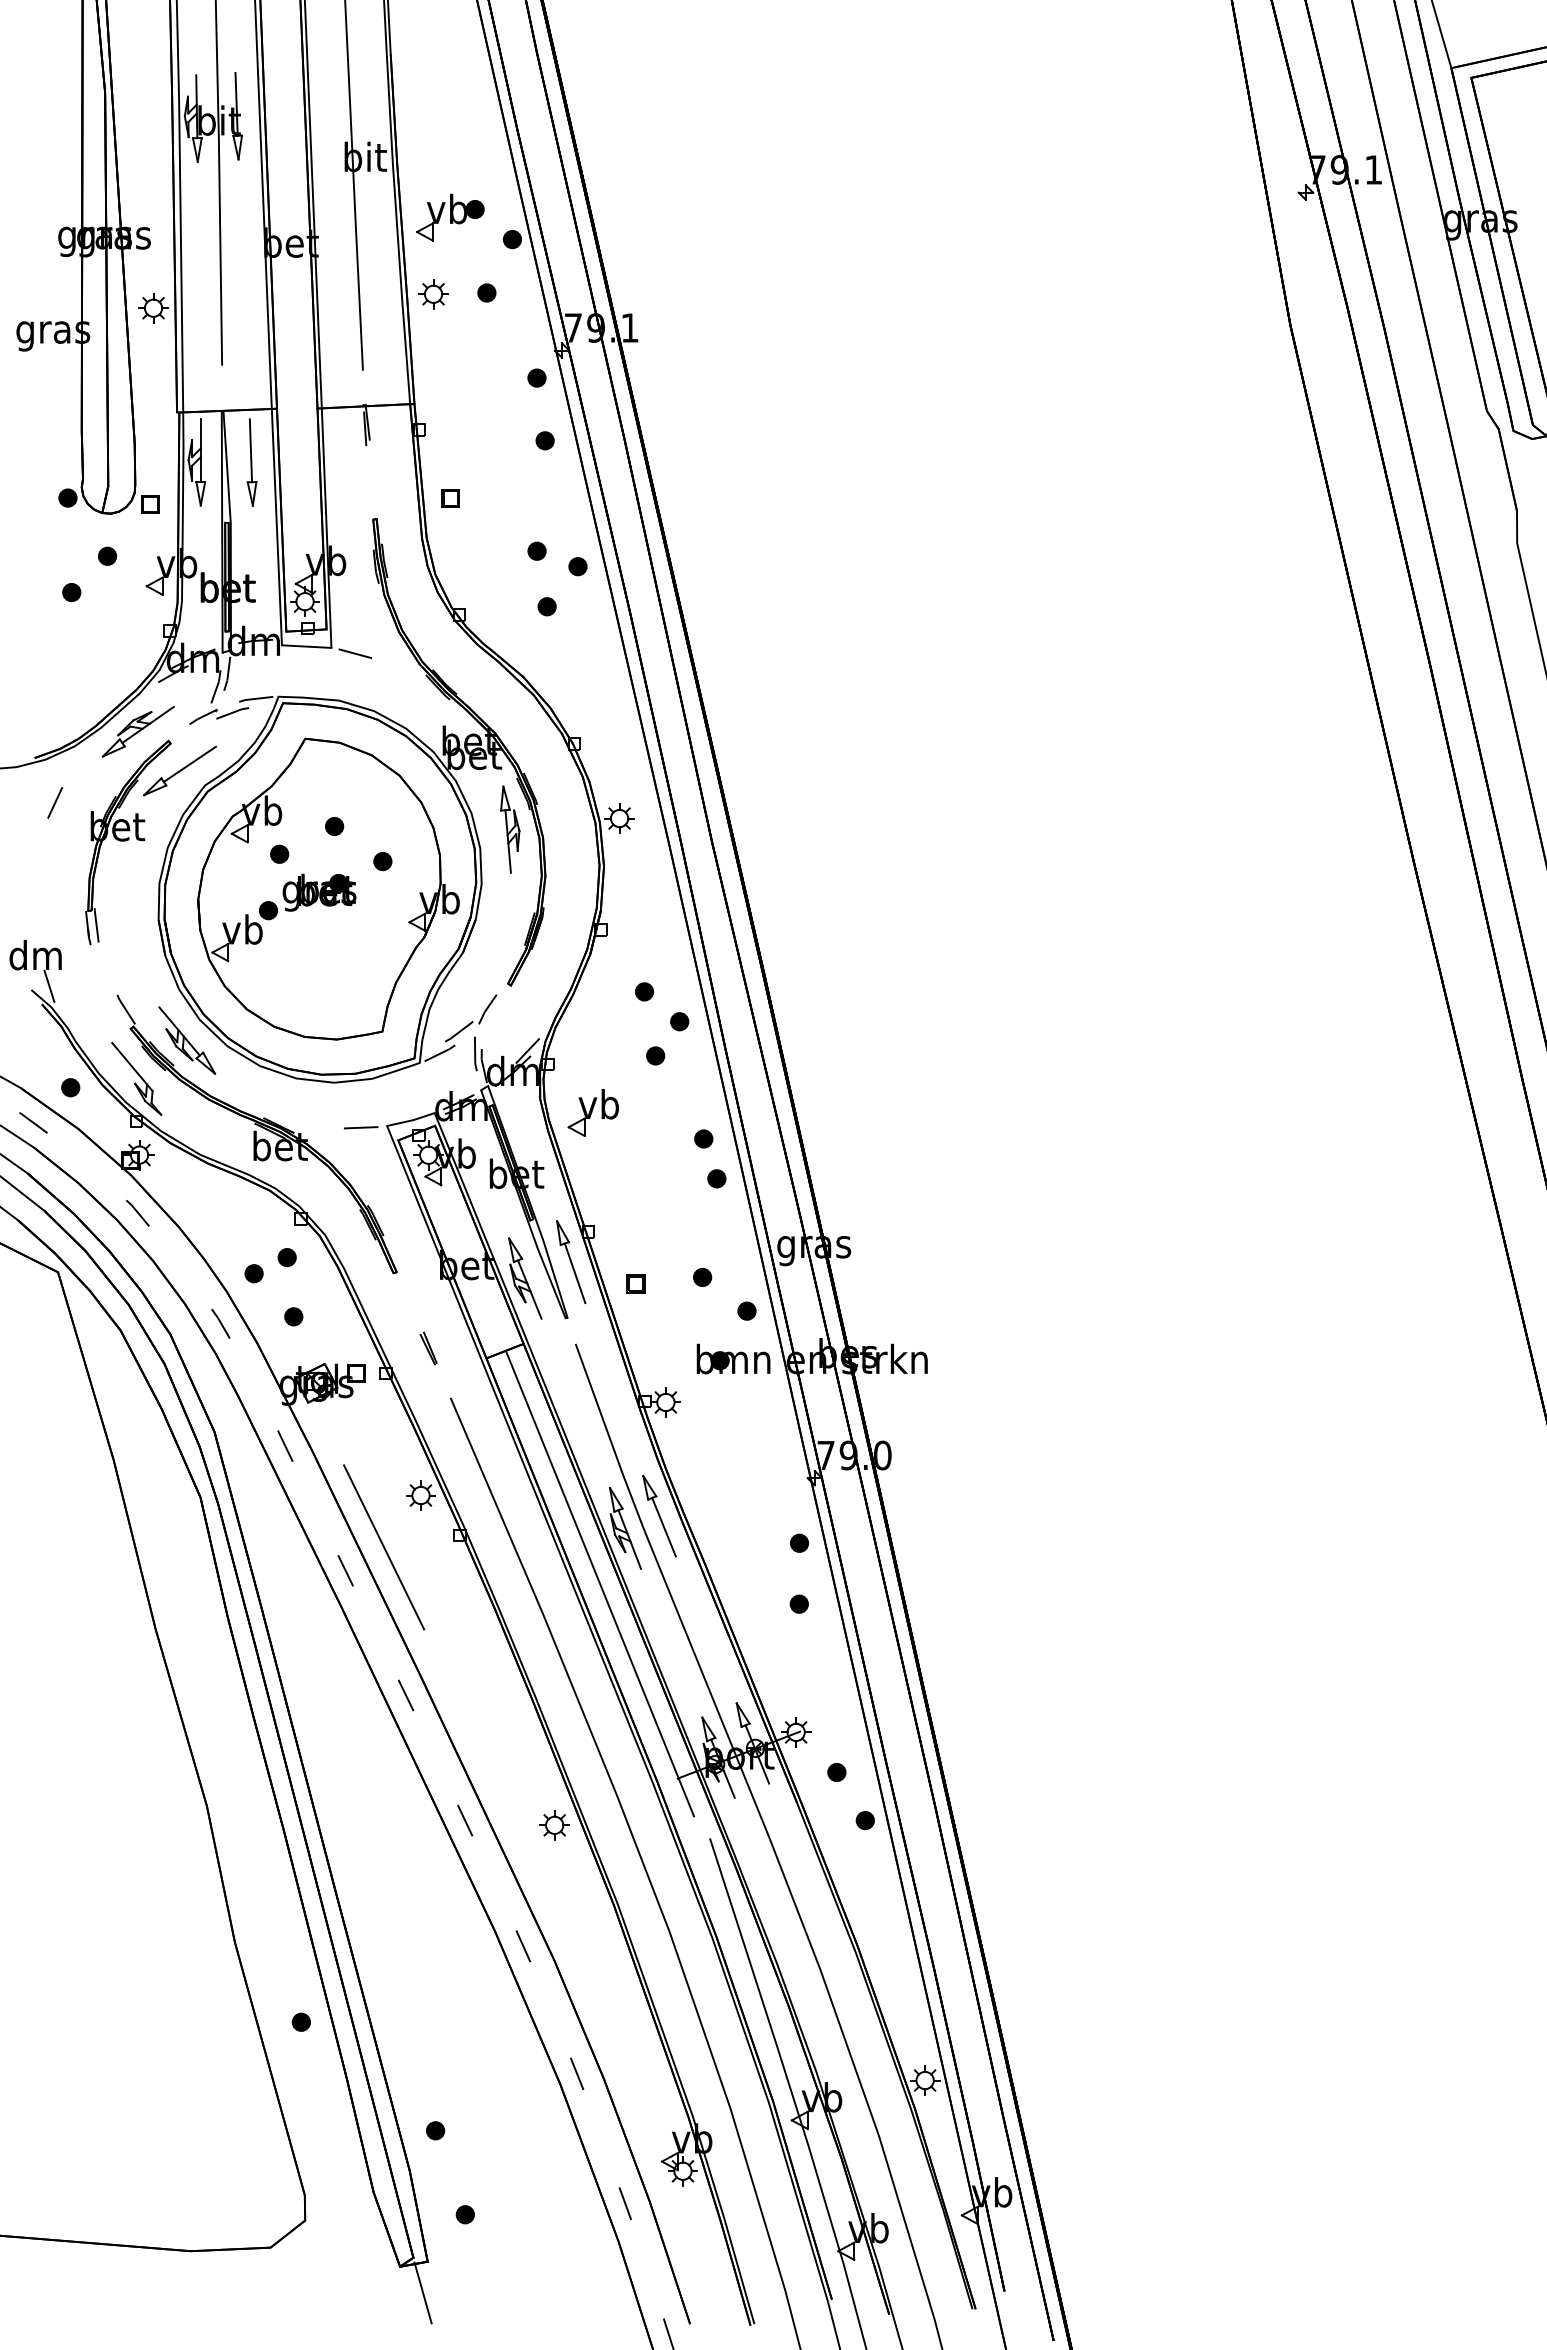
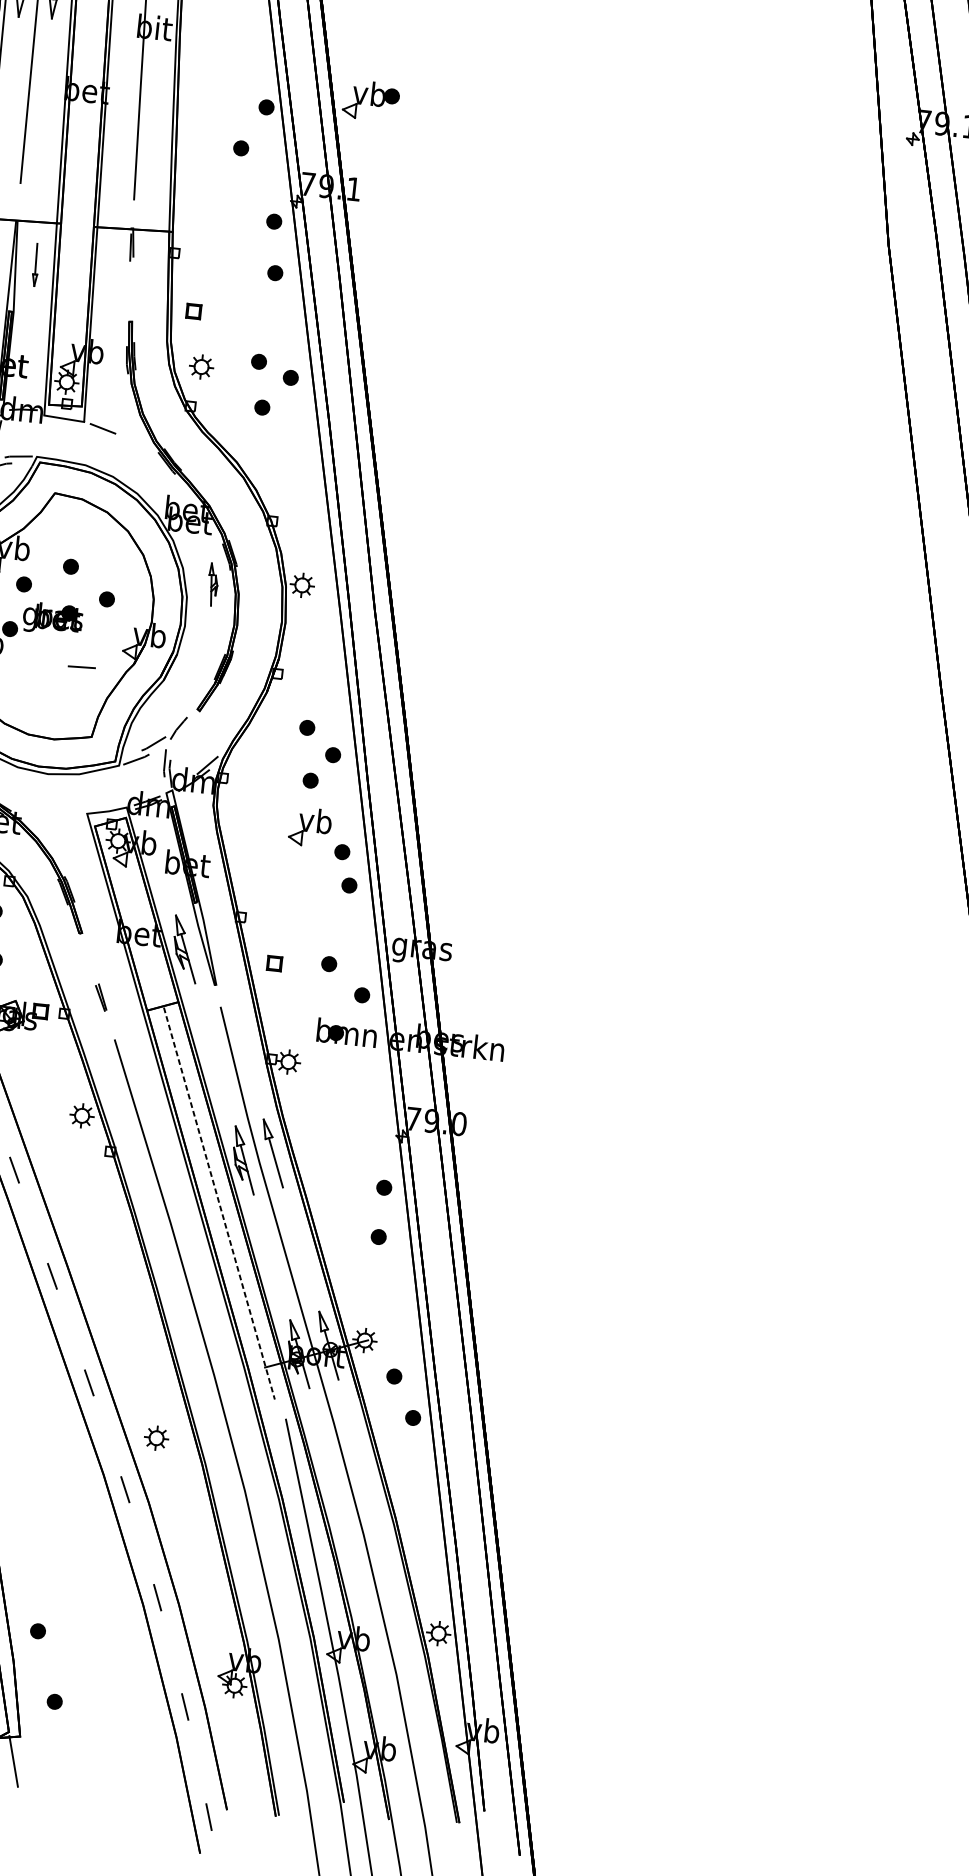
part: (450, 217) -> (371, 100), moved
part: (433, 294) -> (201, 367), moved
part: (251, 462) -> (35, 264), size x0.6
part: (510, 829) -> (213, 584), size x0.6
part: (592, 1112) -> (309, 826), moved
line: (361, 1127) -> (82, 667), moved
part: (571, 1261) -> (224, 939), removed
line: (384, 1547) -> (47, 1154), removed
line: (600, 1584) -> (219, 1203), solid -> dashed
part: (554, 1825) -> (156, 1438), moved

